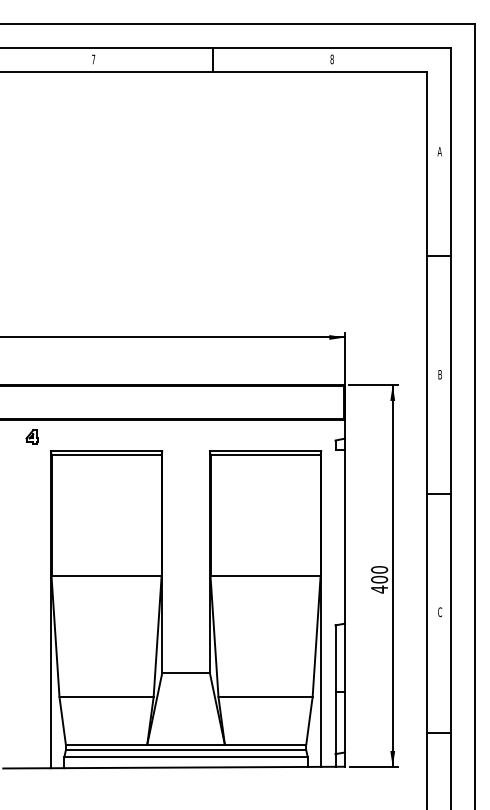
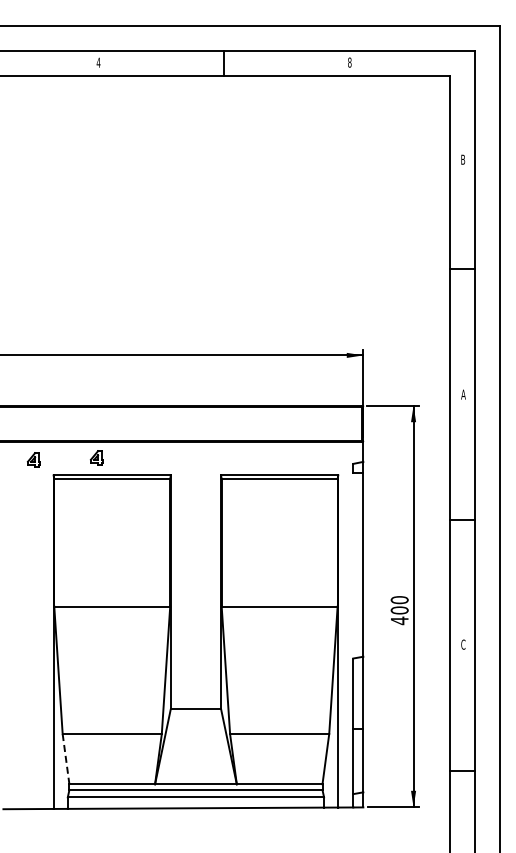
text: (93, 59) -> (98, 62), 7 -> 4
text: (439, 151) -> (462, 159), A -> B
text: (440, 374) -> (463, 394), B -> A
part: (91, 434) -> (96, 457), added
line: (63, 721) -> (66, 759), solid -> dashed

